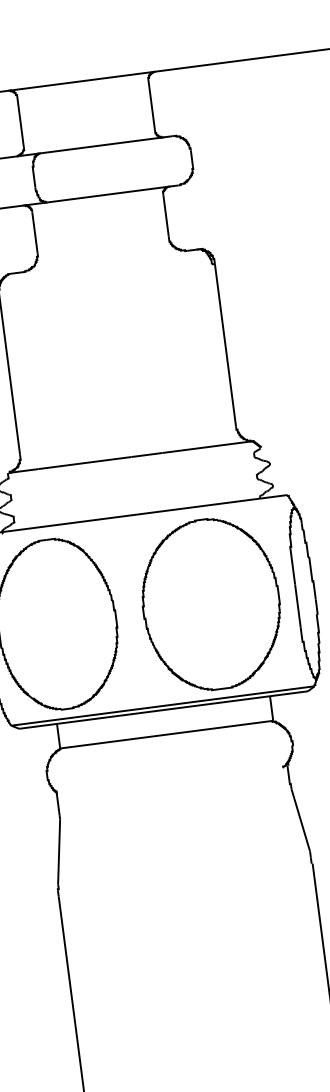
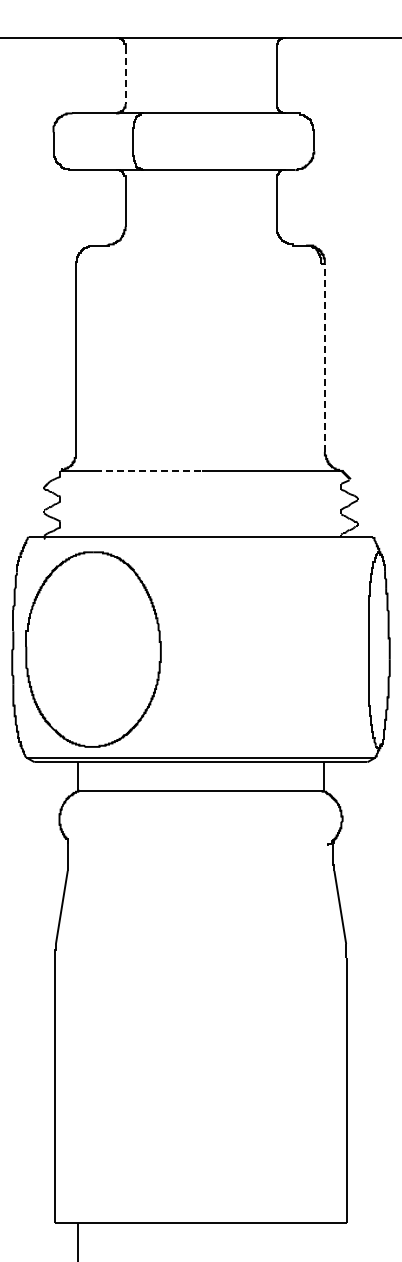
line: (20, 123) -> (125, 76), solid -> dashed
line: (225, 345) -> (324, 358), solid -> dashed
line: (85, 462) -> (148, 470), solid -> dashed
part: (211, 604) -> (270, 649), removed

